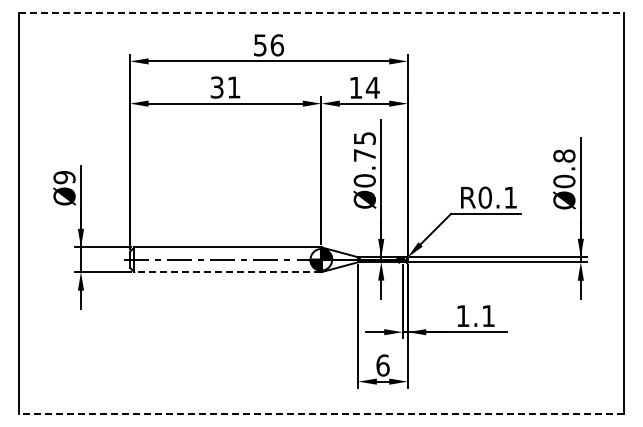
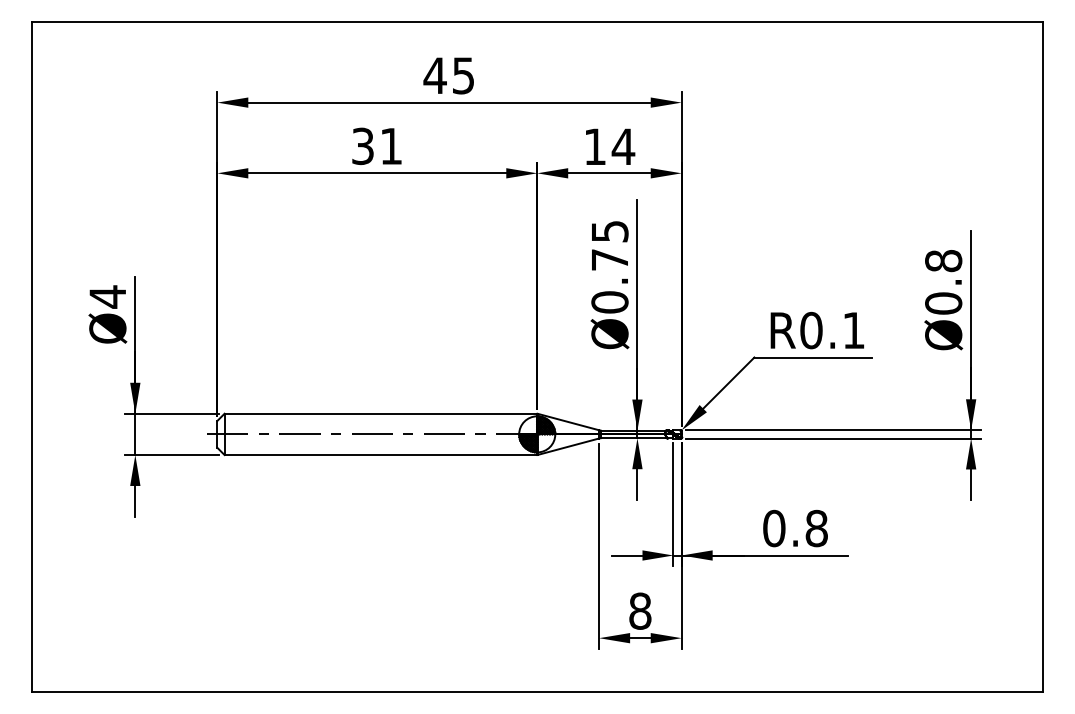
line: (321, 12) -> (537, 20), dashed -> solid
text: (268, 45) -> (448, 76), 56 -> 45
text: (64, 177) -> (107, 296), Ø9 -> Ø4
line: (227, 272) -> (380, 455), dashed -> solid
text: (475, 316) -> (795, 529), 1.1 -> 0.8
text: (382, 365) -> (639, 611), 6 -> 8
line: (321, 414) -> (537, 693), dashed -> solid

